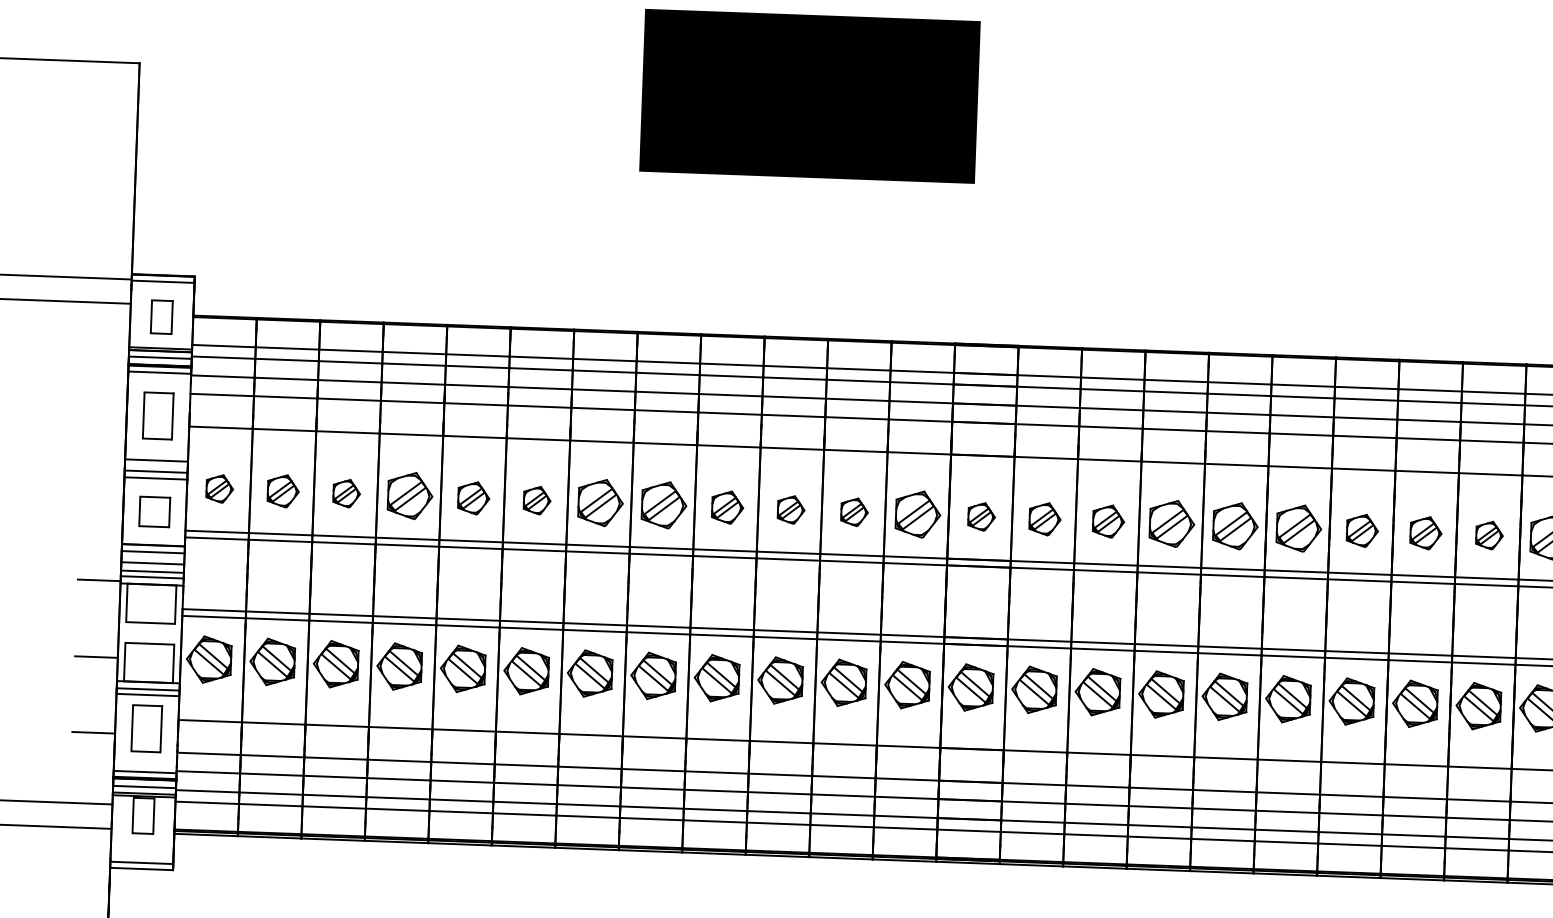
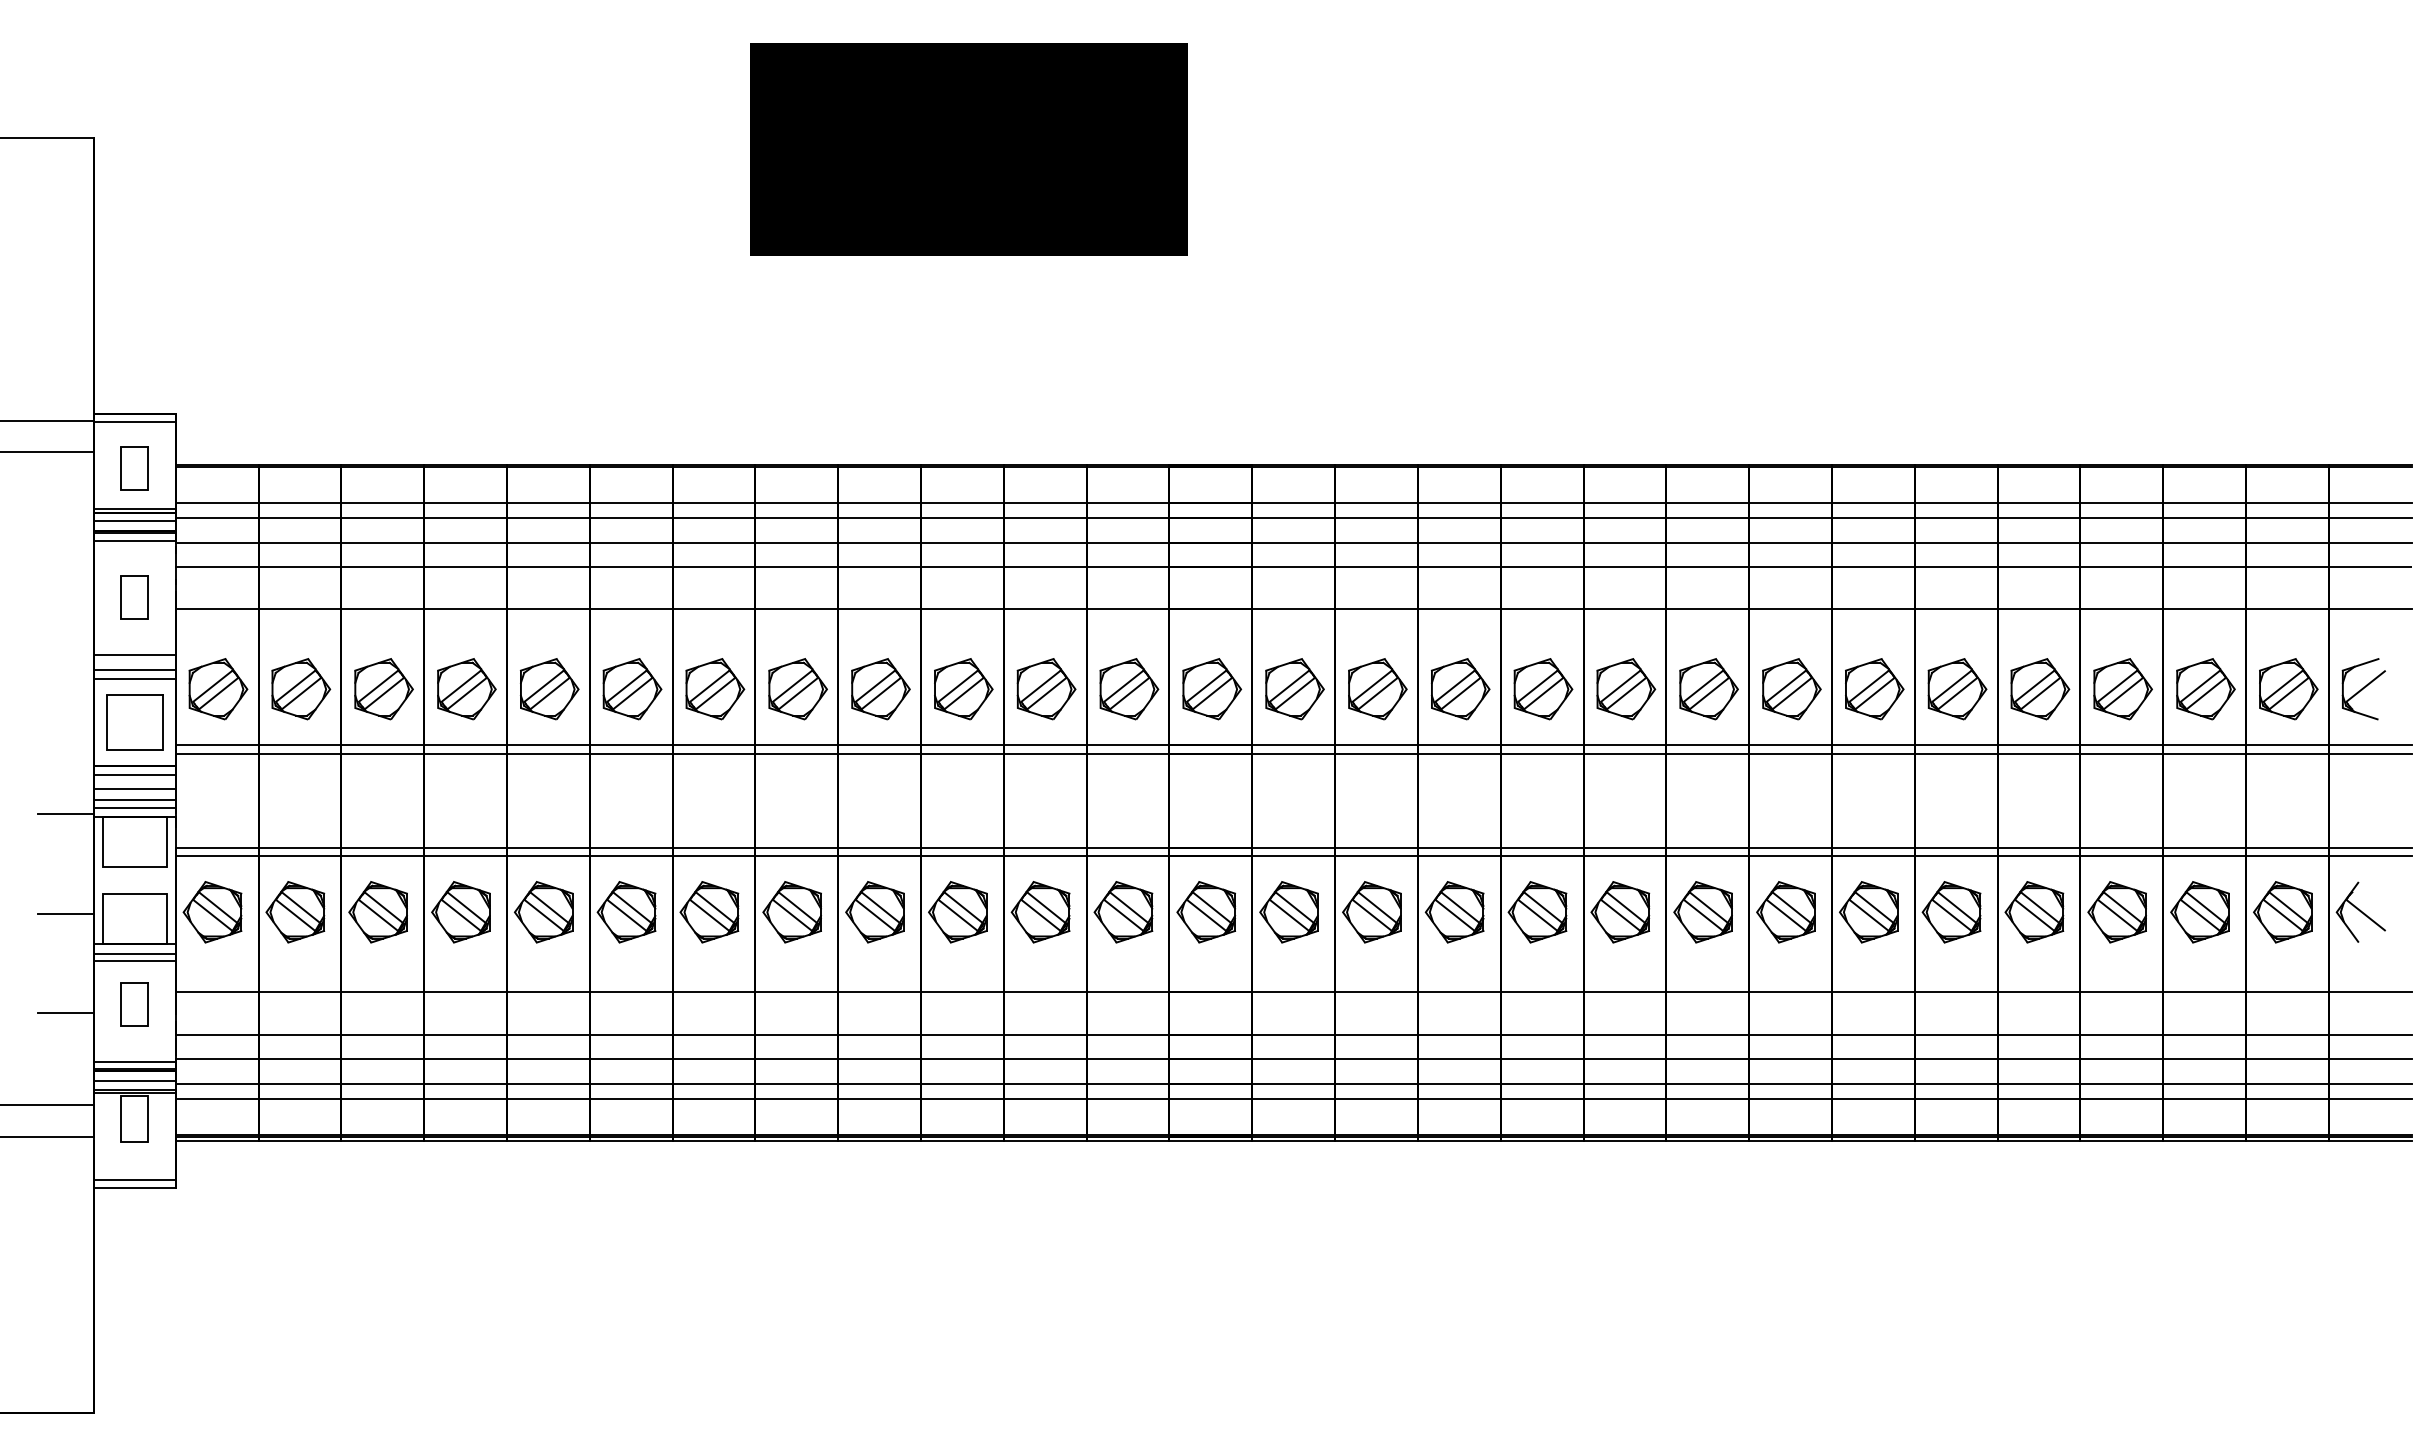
part: (158, 416) -> (134, 597), size x0.71
part: (219, 489) -> (218, 689), size x1.67
part: (283, 491) -> (301, 689), size x1.43
part: (346, 493) -> (383, 689), size x1.67
part: (473, 498) -> (549, 689), size x1.43
part: (537, 500) -> (632, 689), size x1.67
part: (727, 507) -> (880, 689), size x1.43
part: (790, 510) -> (963, 689), size x1.67
part: (154, 512) -> (134, 722), size x1.43
part: (854, 512) -> (1046, 689), size x1.67
part: (981, 517) -> (1212, 689), size x1.67
part: (1044, 519) -> (1294, 689), size x1.43
part: (1108, 521) -> (1377, 689), size x1.43
part: (1362, 531) -> (1708, 689), size x1.43
part: (1425, 533) -> (1791, 689), size x1.43
part: (1489, 535) -> (1874, 689), size x1.67
part: (146, 728) -> (134, 1004), size x0.71

